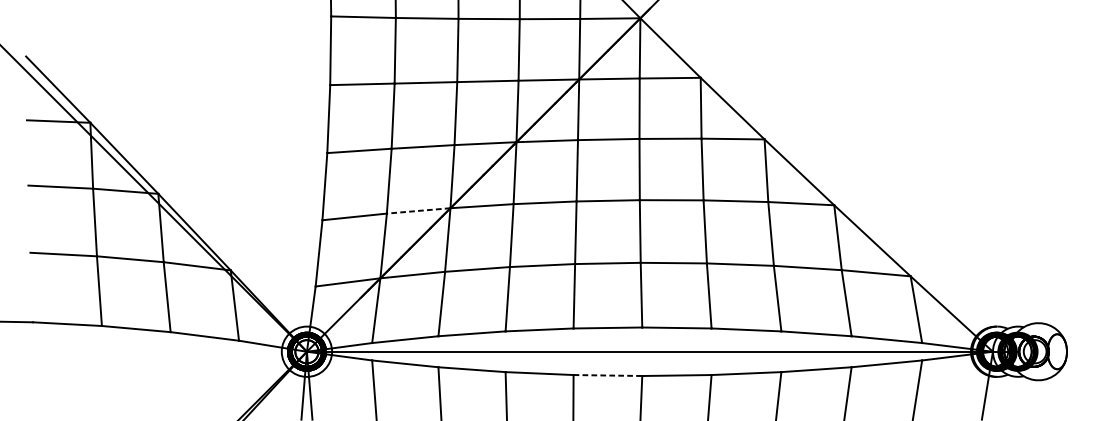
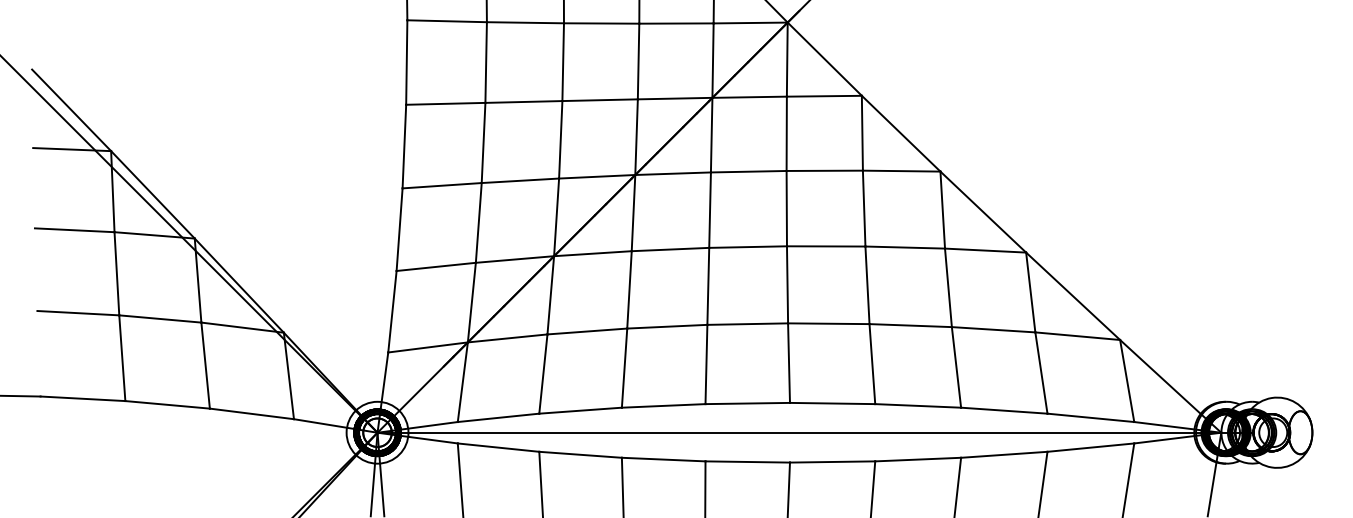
line: (418, 210) -> (514, 259), dashed -> solid
line: (608, 375) -> (748, 461), dashed -> solid

